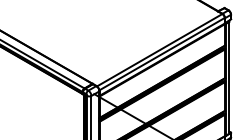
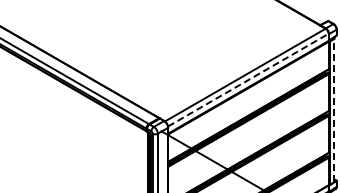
line: (162, 54) -> (248, 80), solid -> dashed
line: (229, 77) -> (334, 110), solid -> dashed

